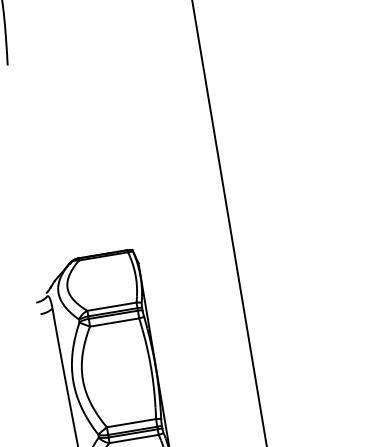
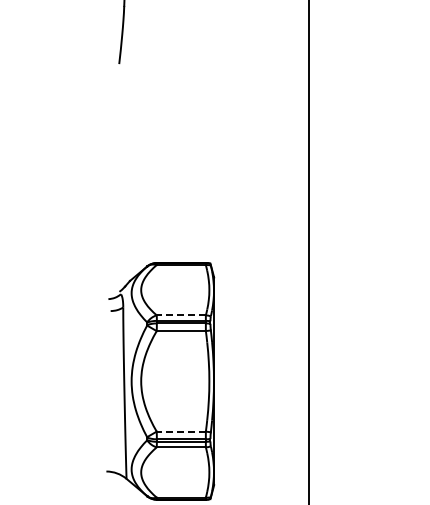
line: (112, 306) -> (181, 315), solid -> dashed
line: (131, 423) -> (181, 431), solid -> dashed

